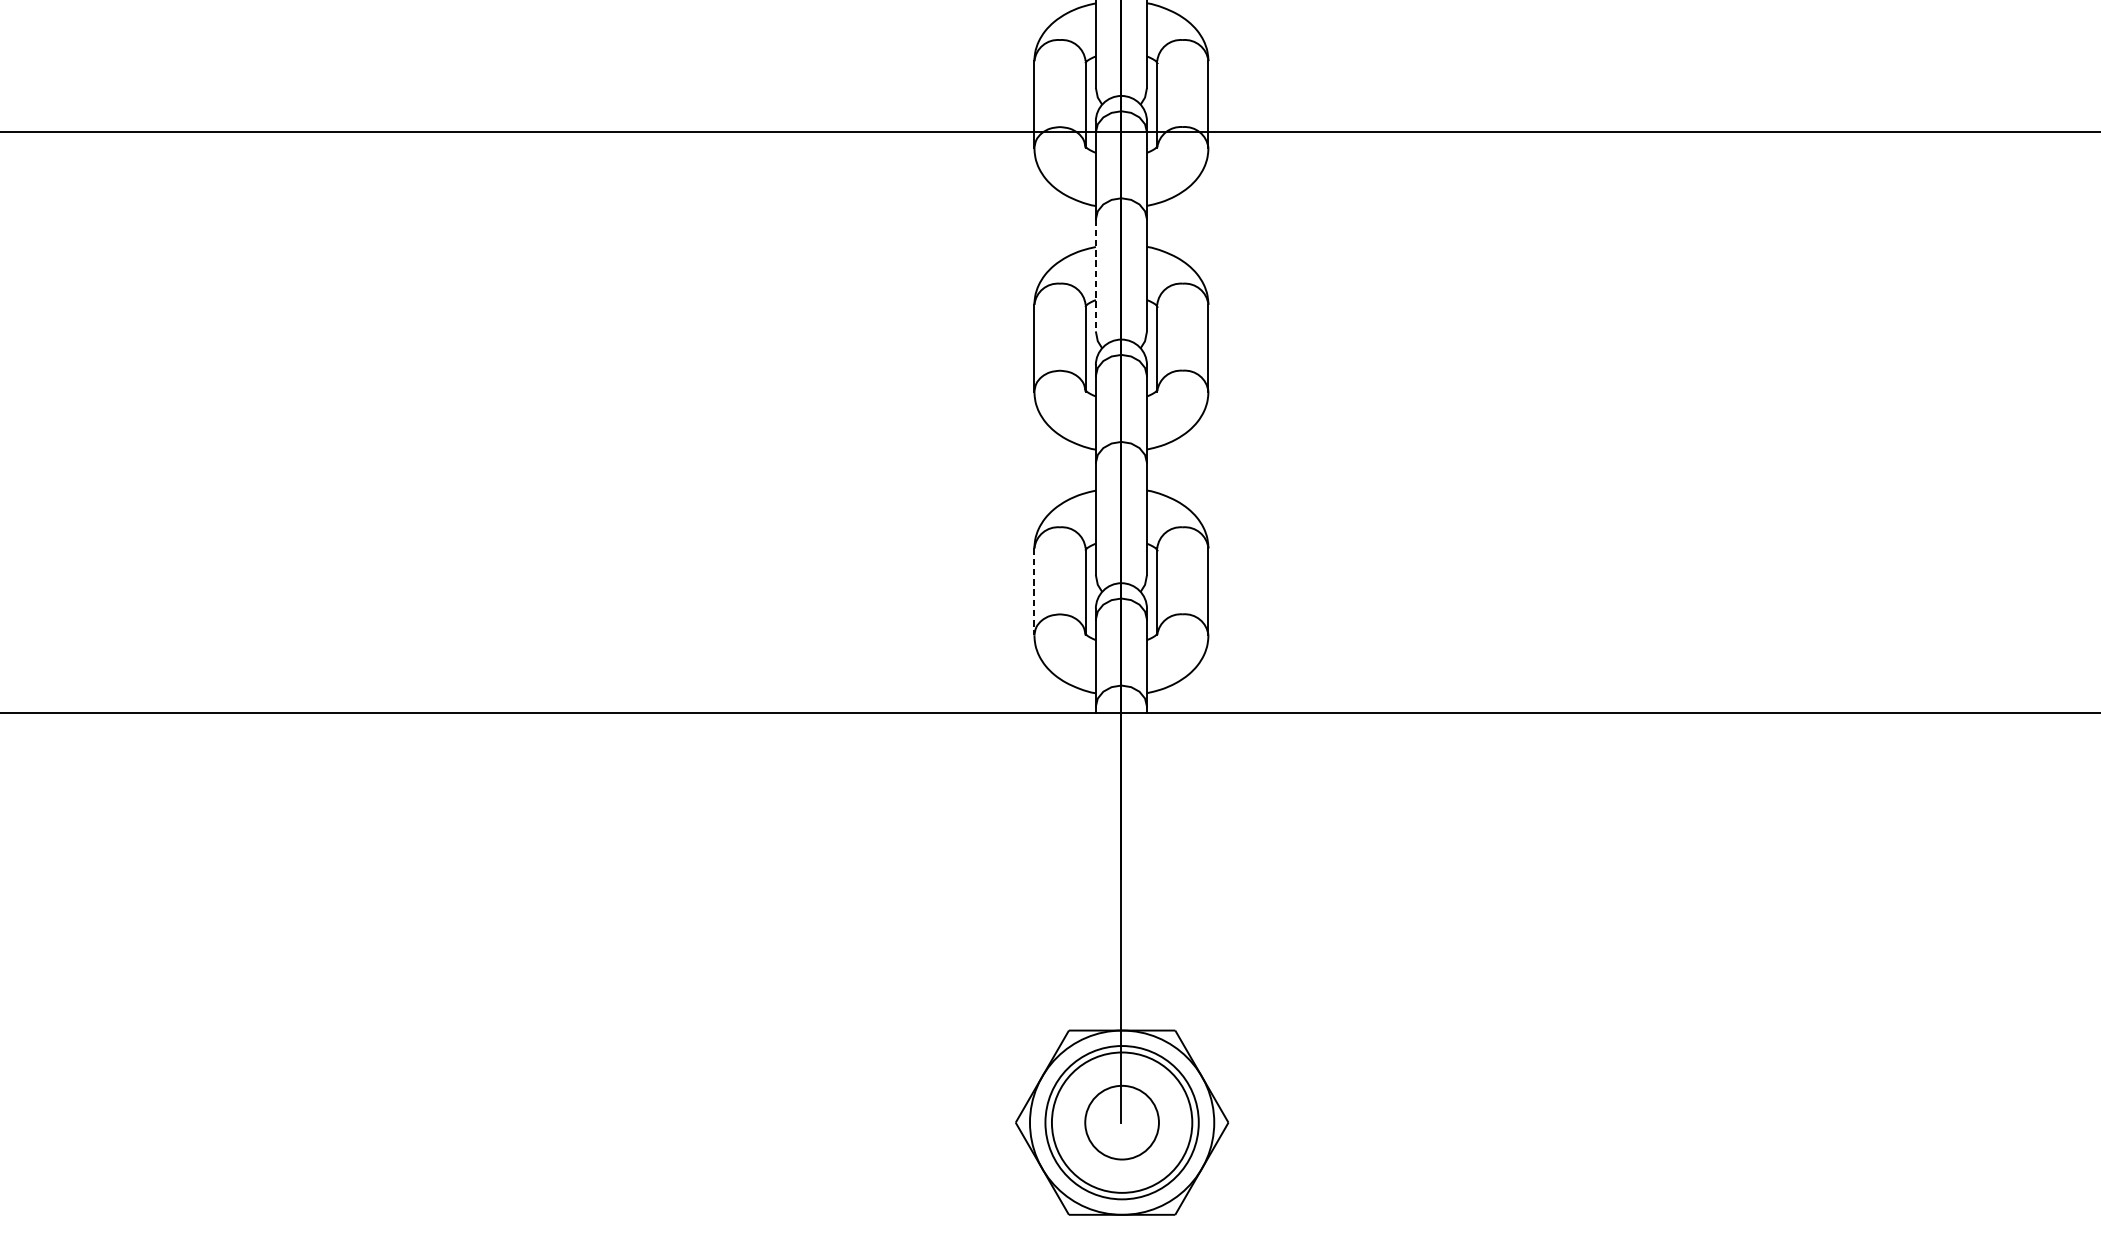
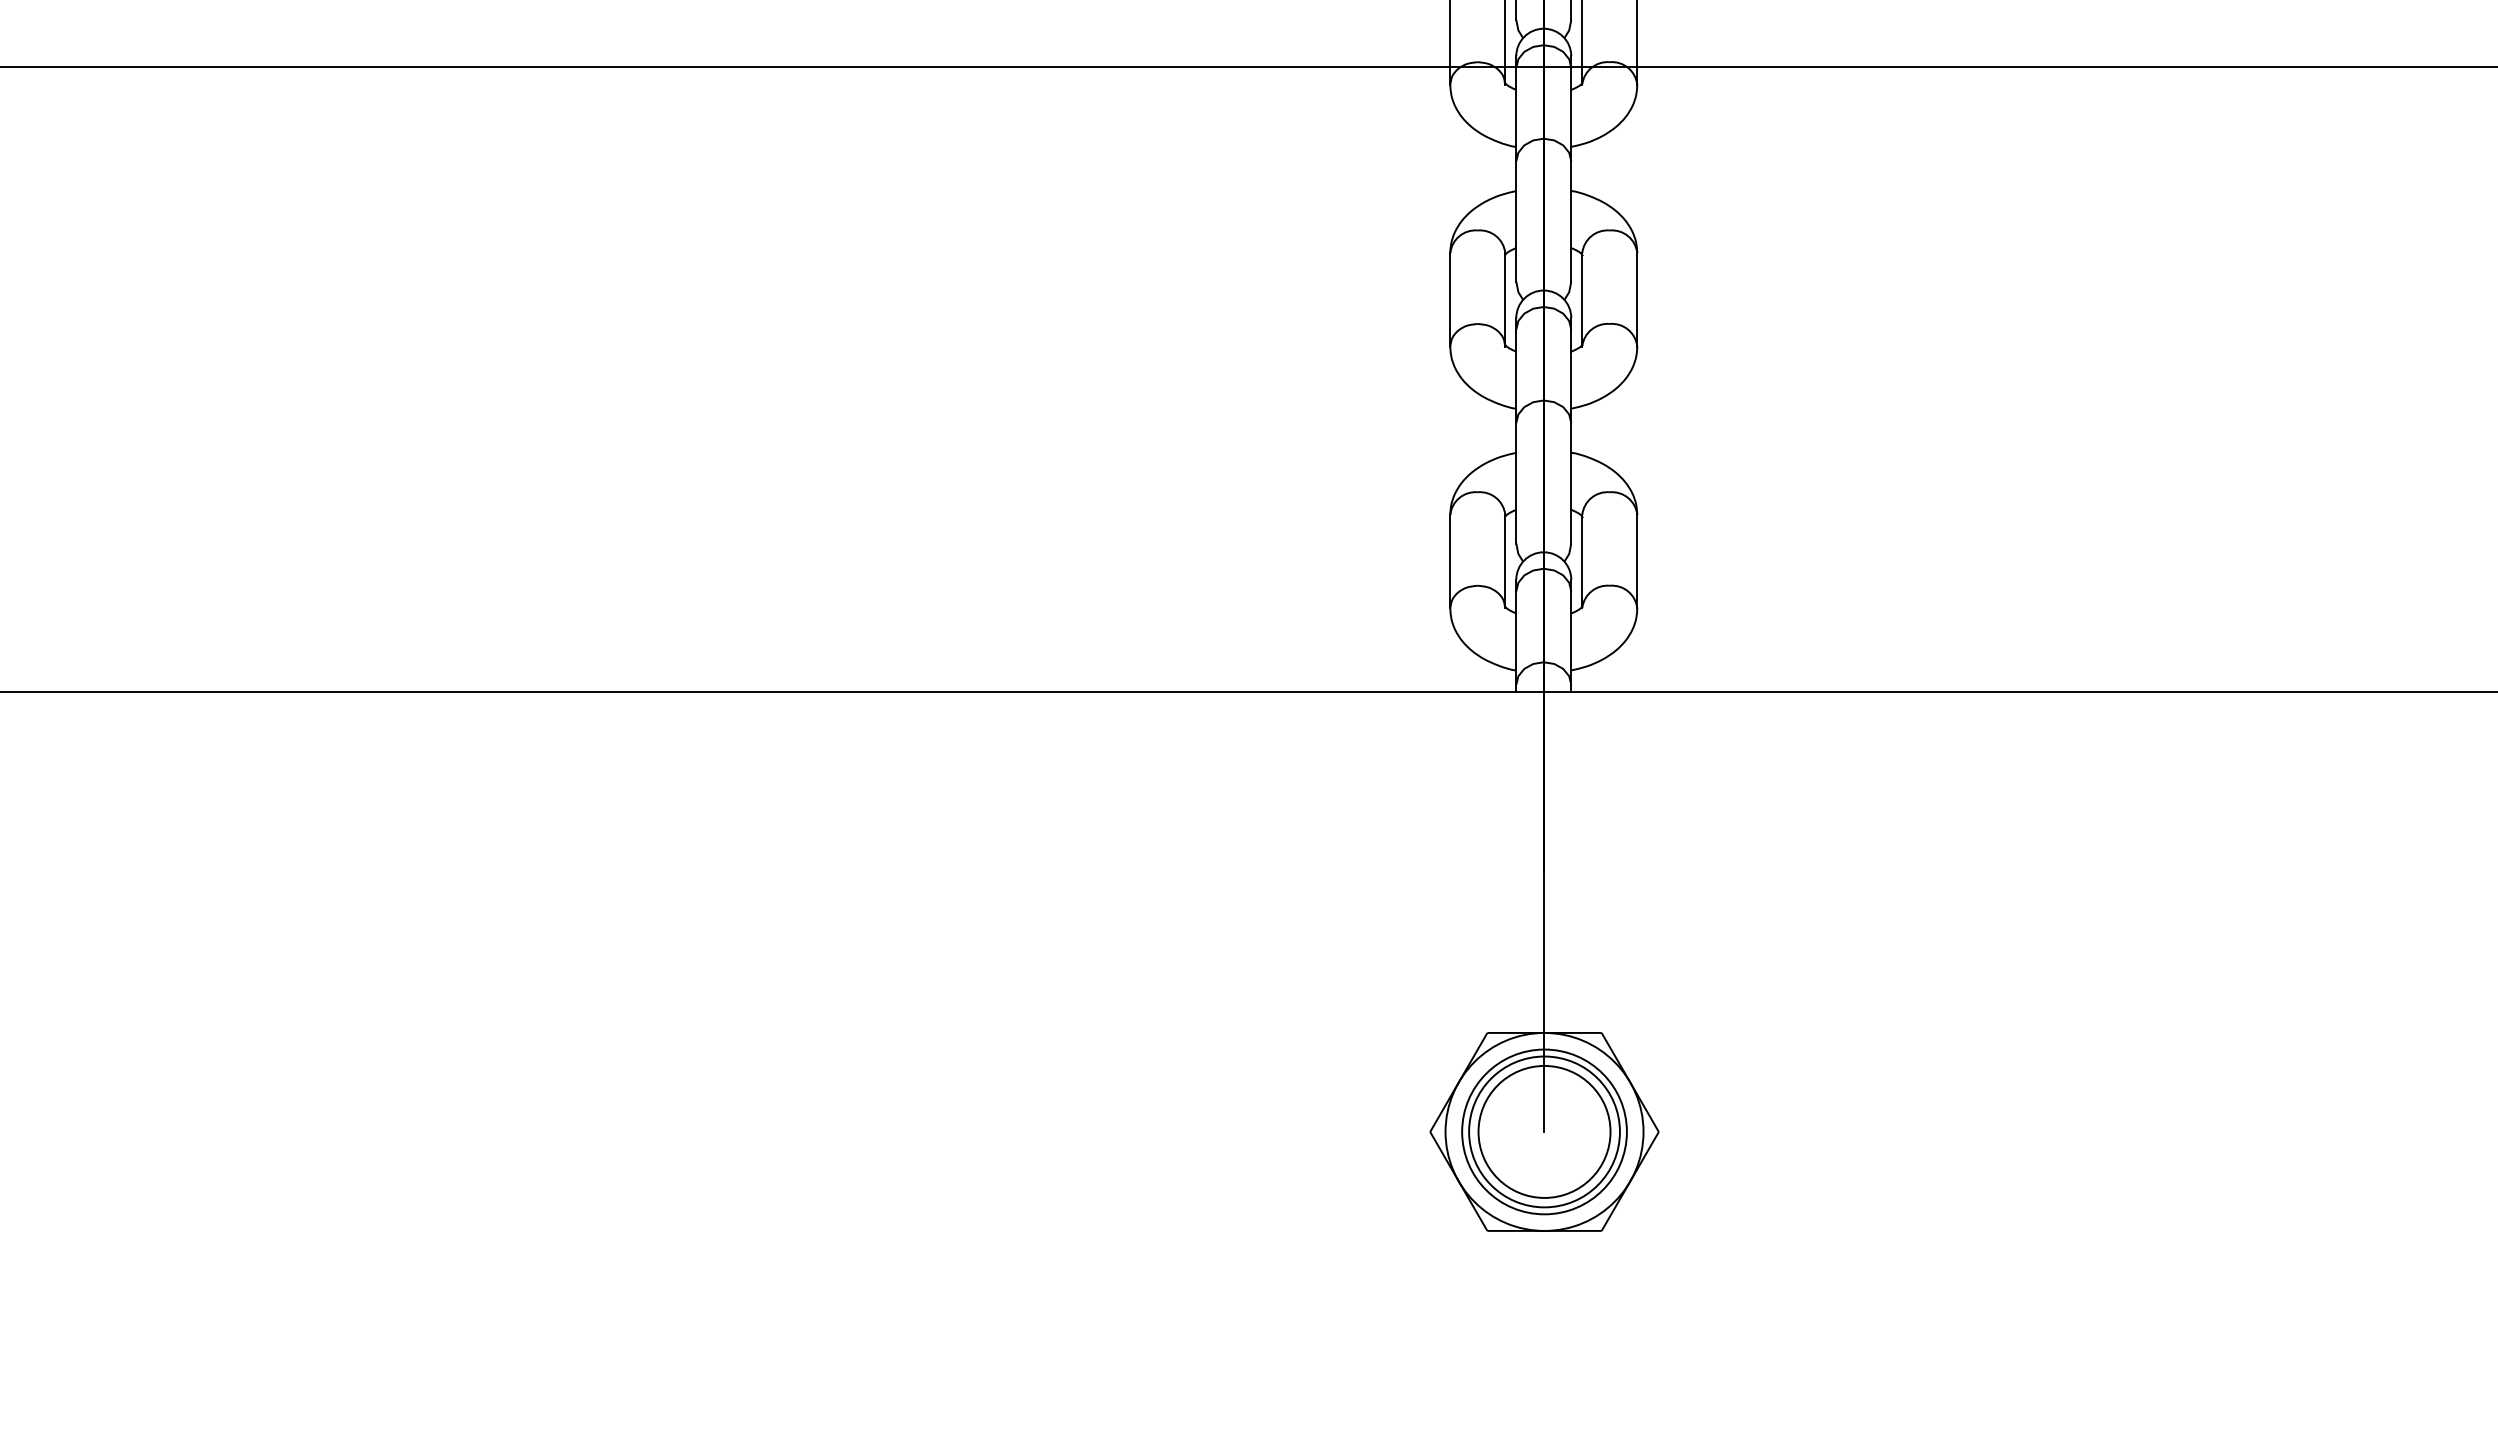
line: (1096, 276) -> (1516, 222), dashed -> solid
line: (1034, 591) -> (1450, 561), dashed -> solid
circle: (1122, 1122) -> (1544, 1131), size x1.67

